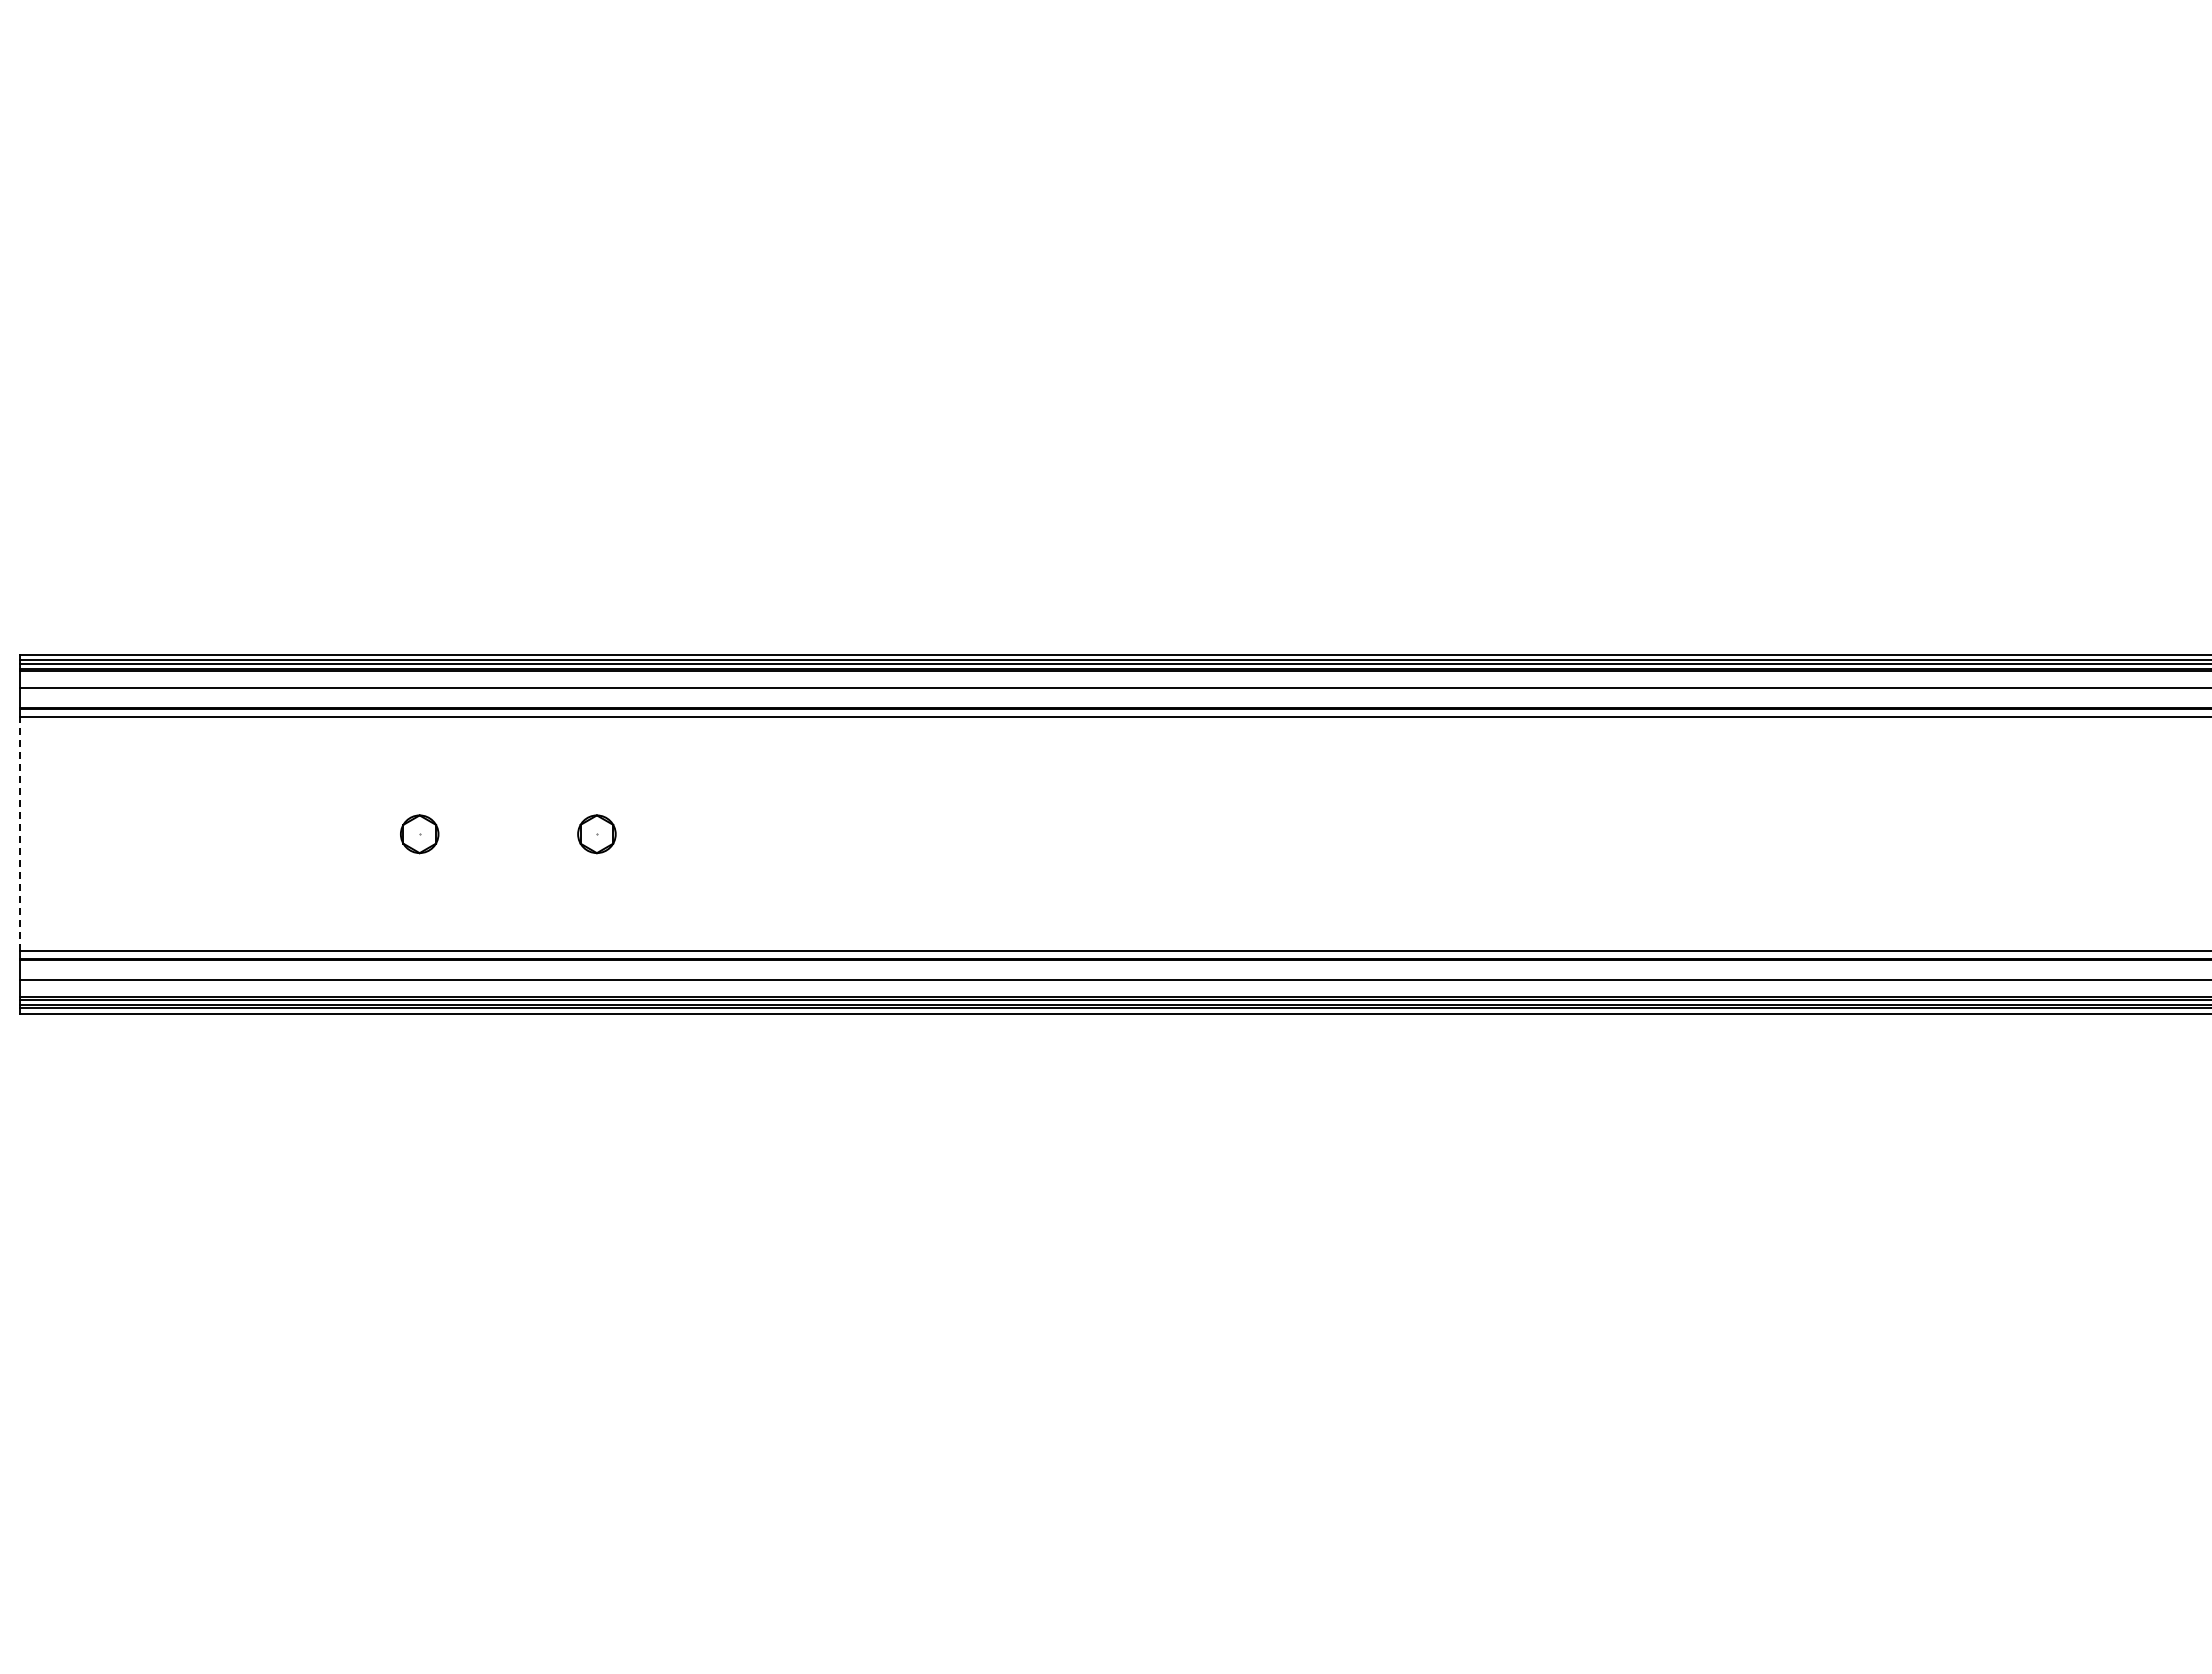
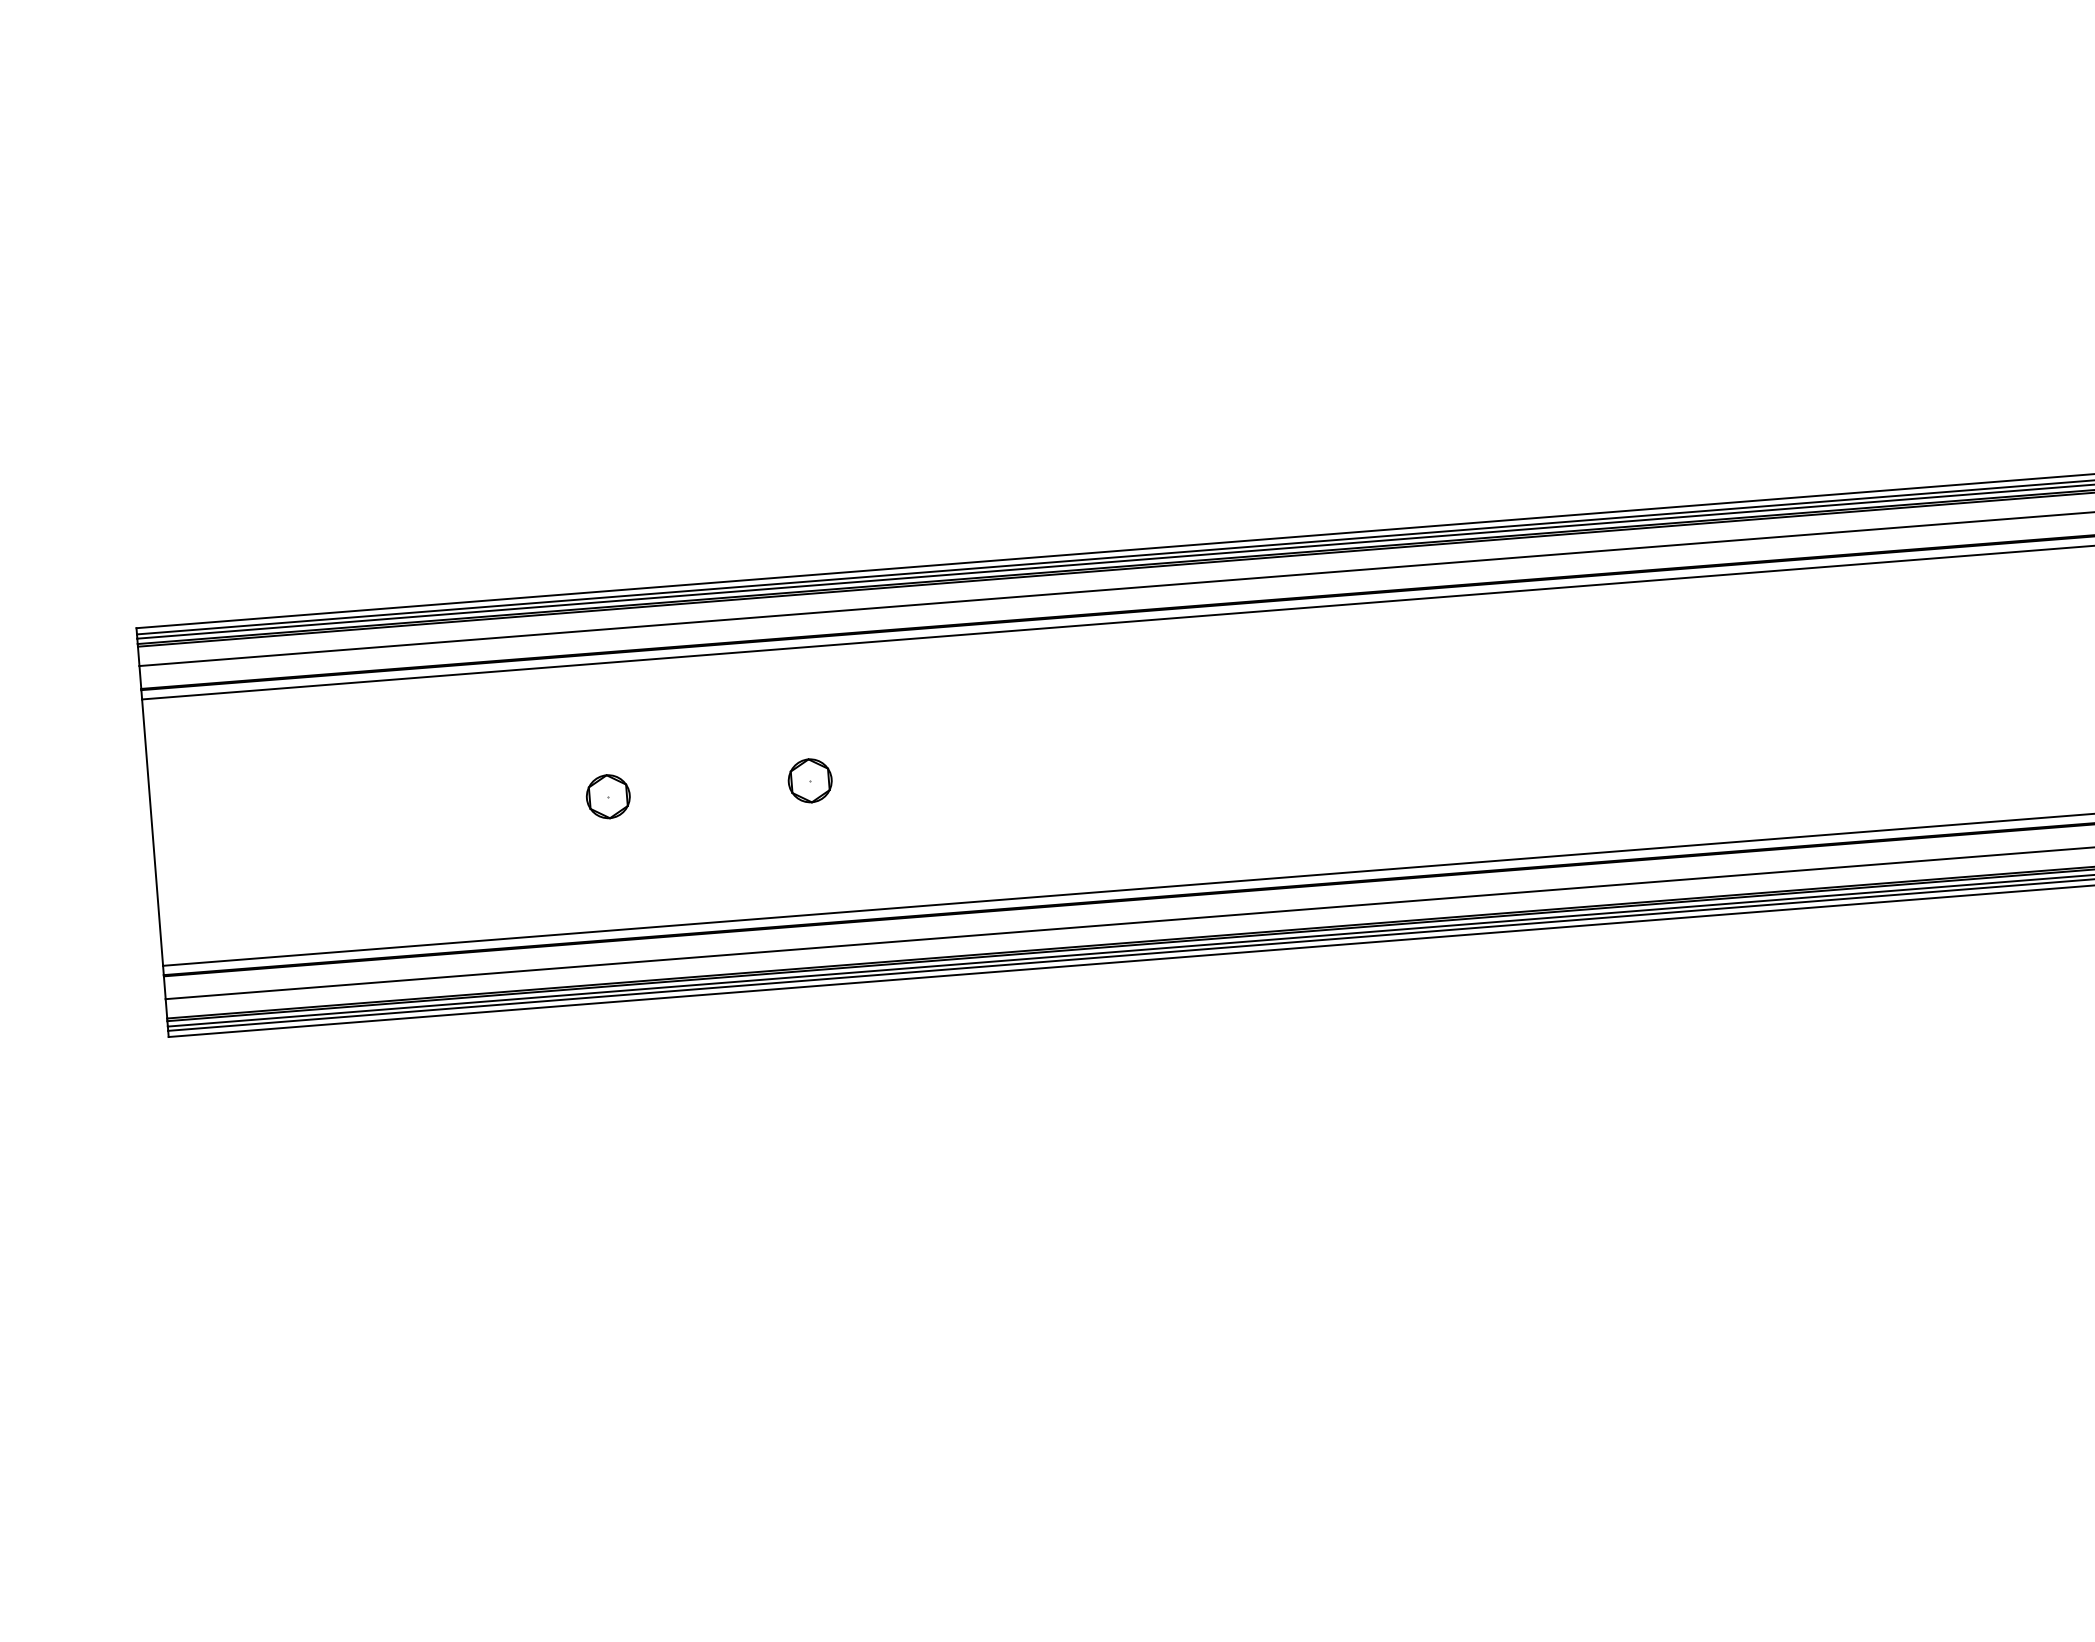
line: (19, 834) -> (152, 832), dashed -> solid

